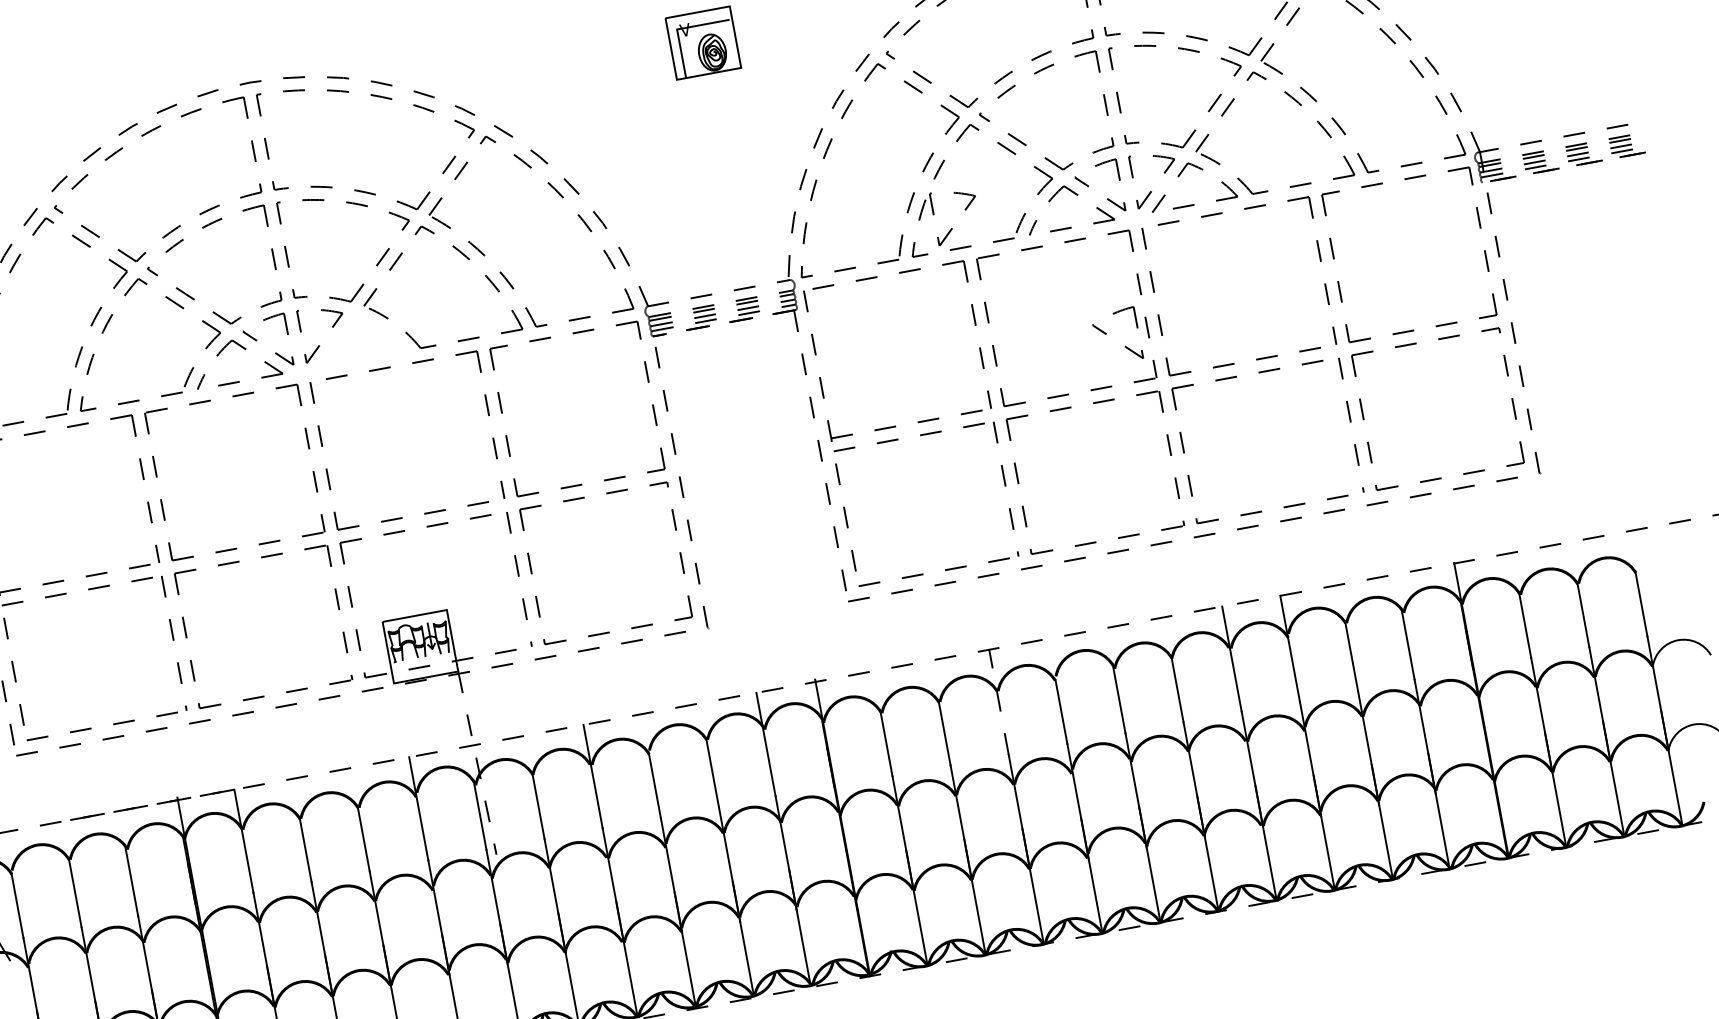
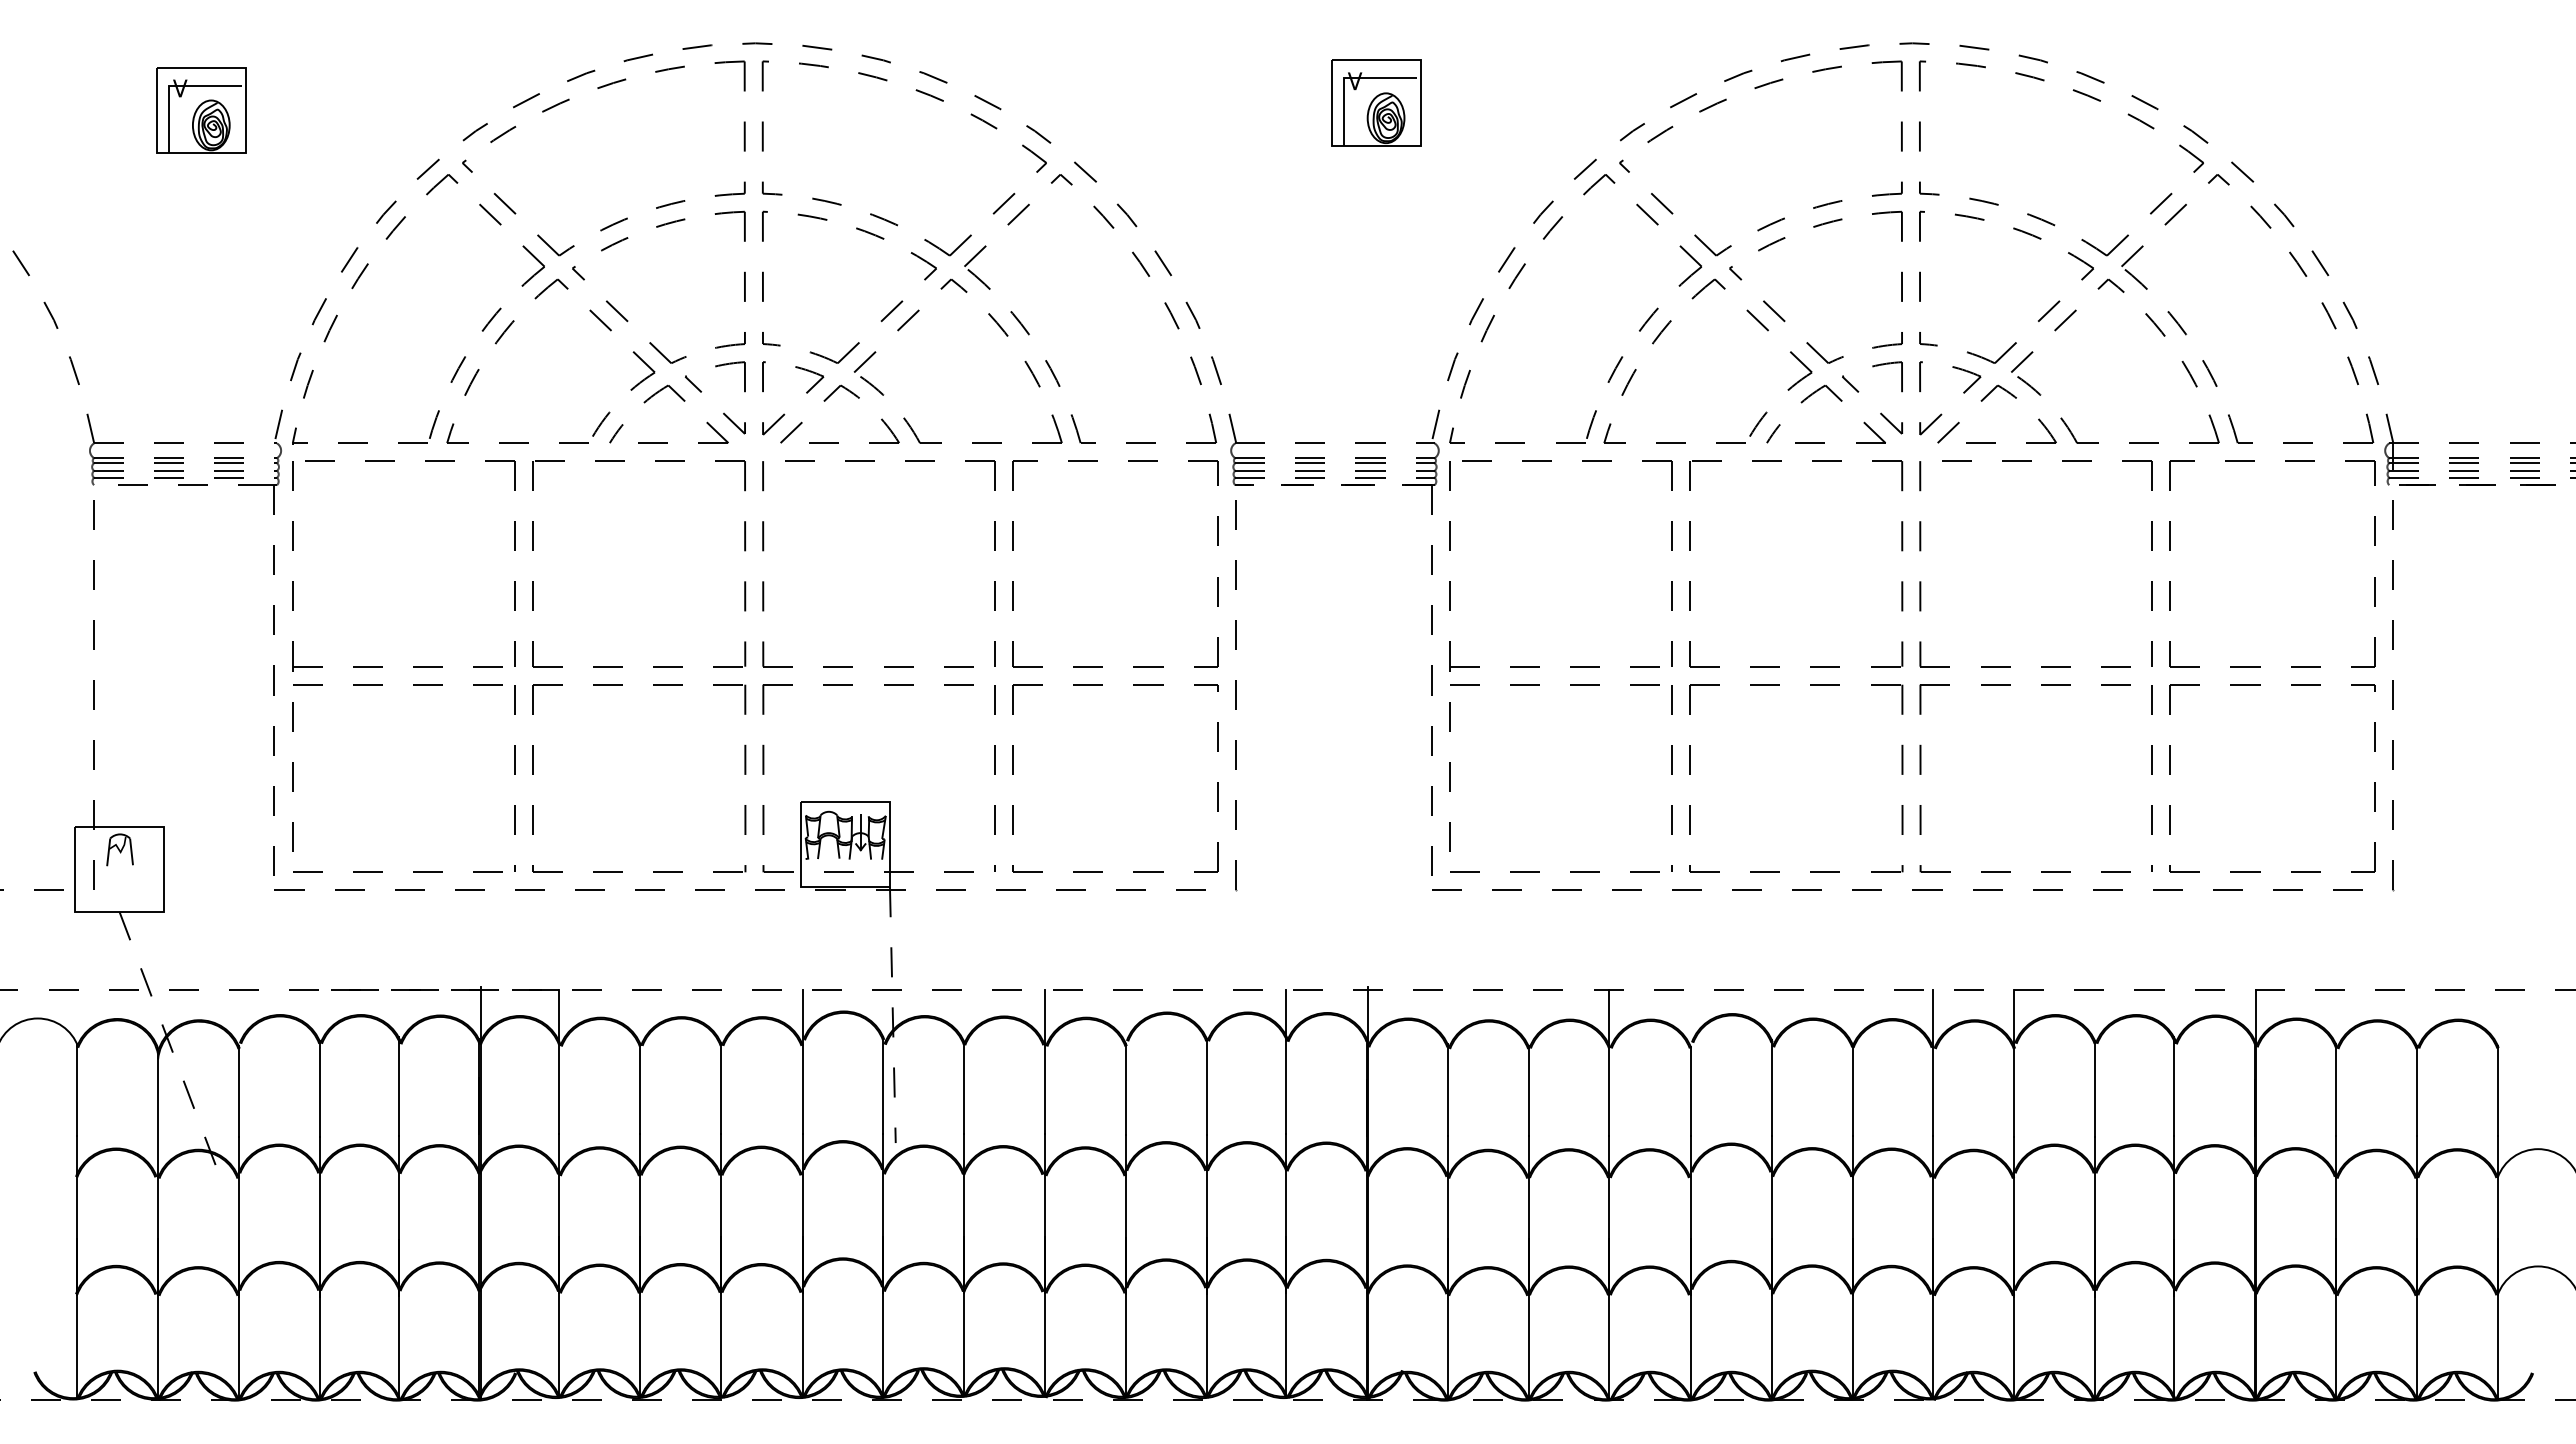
part: (965, 210) -> (1686, 393), removed
part: (347, 330) -> (826, 400), added
part: (1106, 333) -> (1846, 594), removed
line: (998, 701) -> (1609, 1062), dashed -> solid

